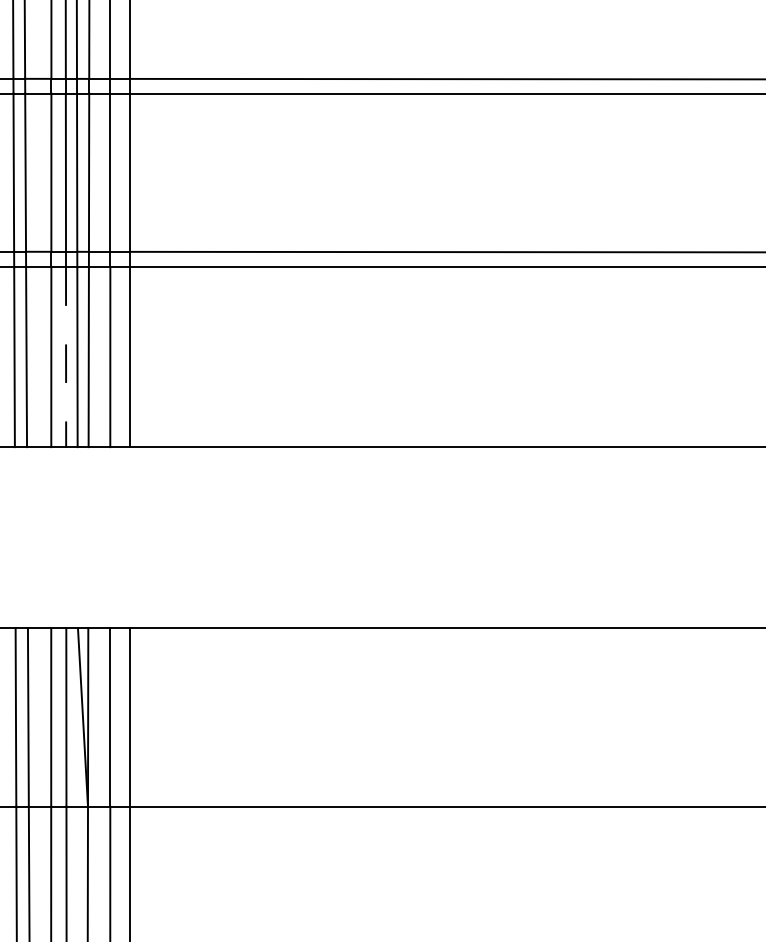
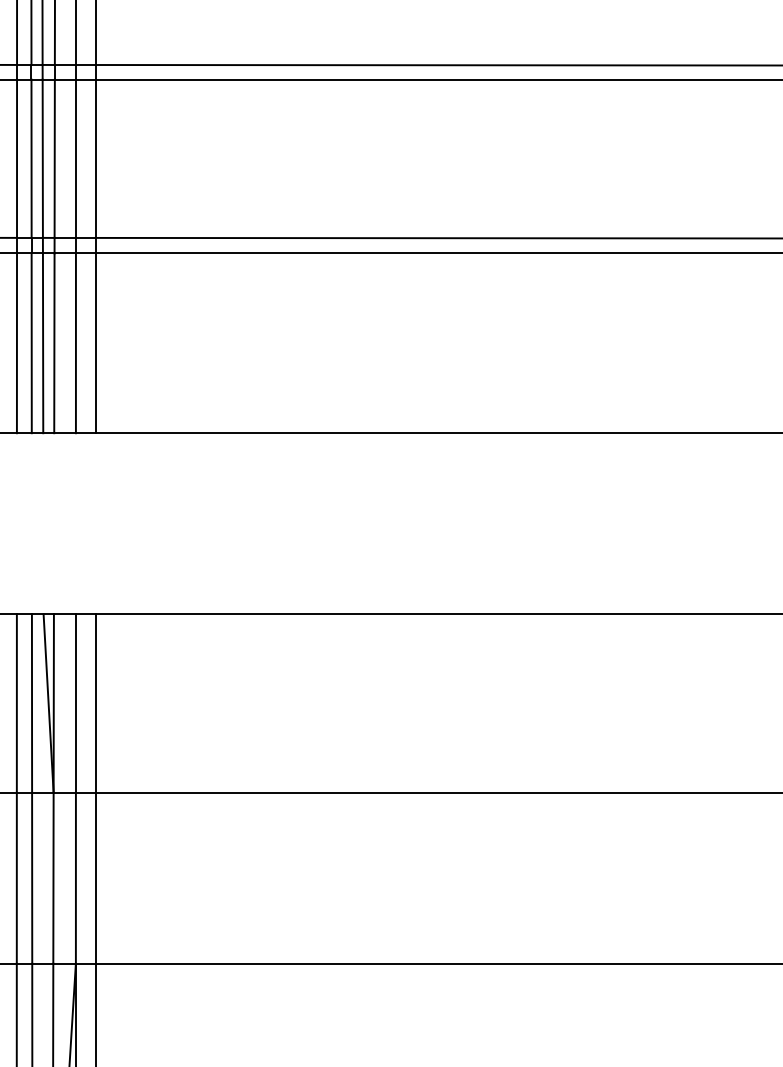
line: (65, 357) -> (31, 343), dashed -> solid

